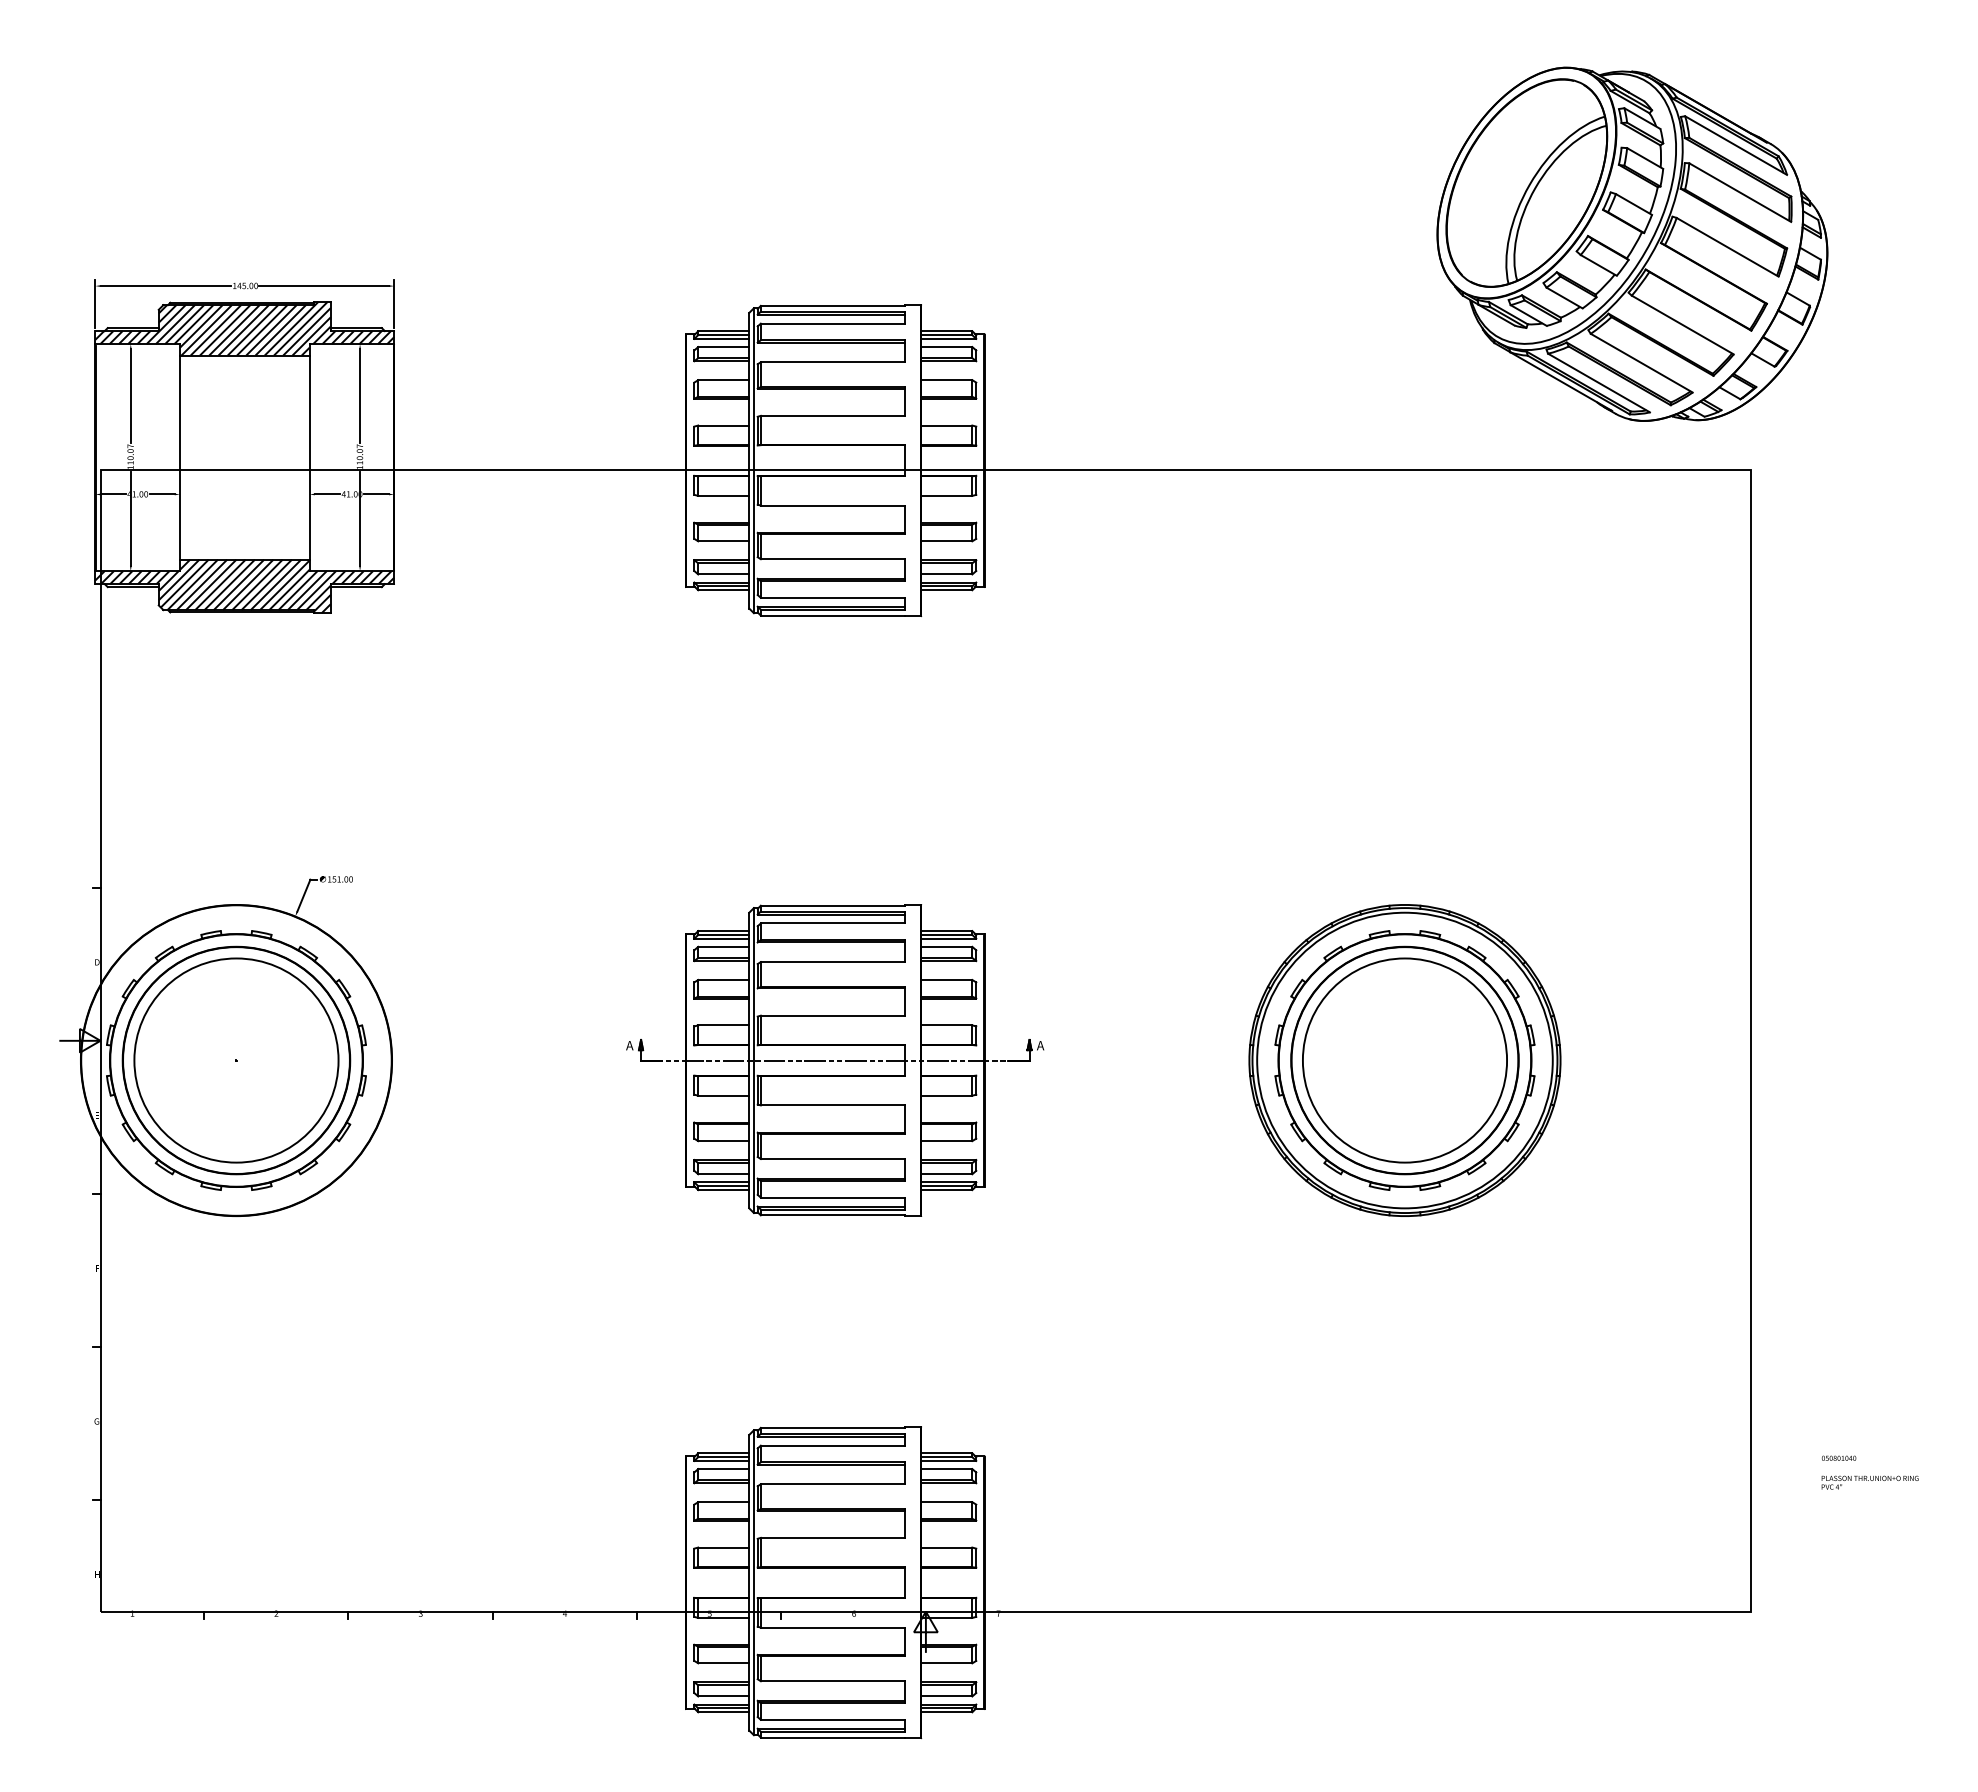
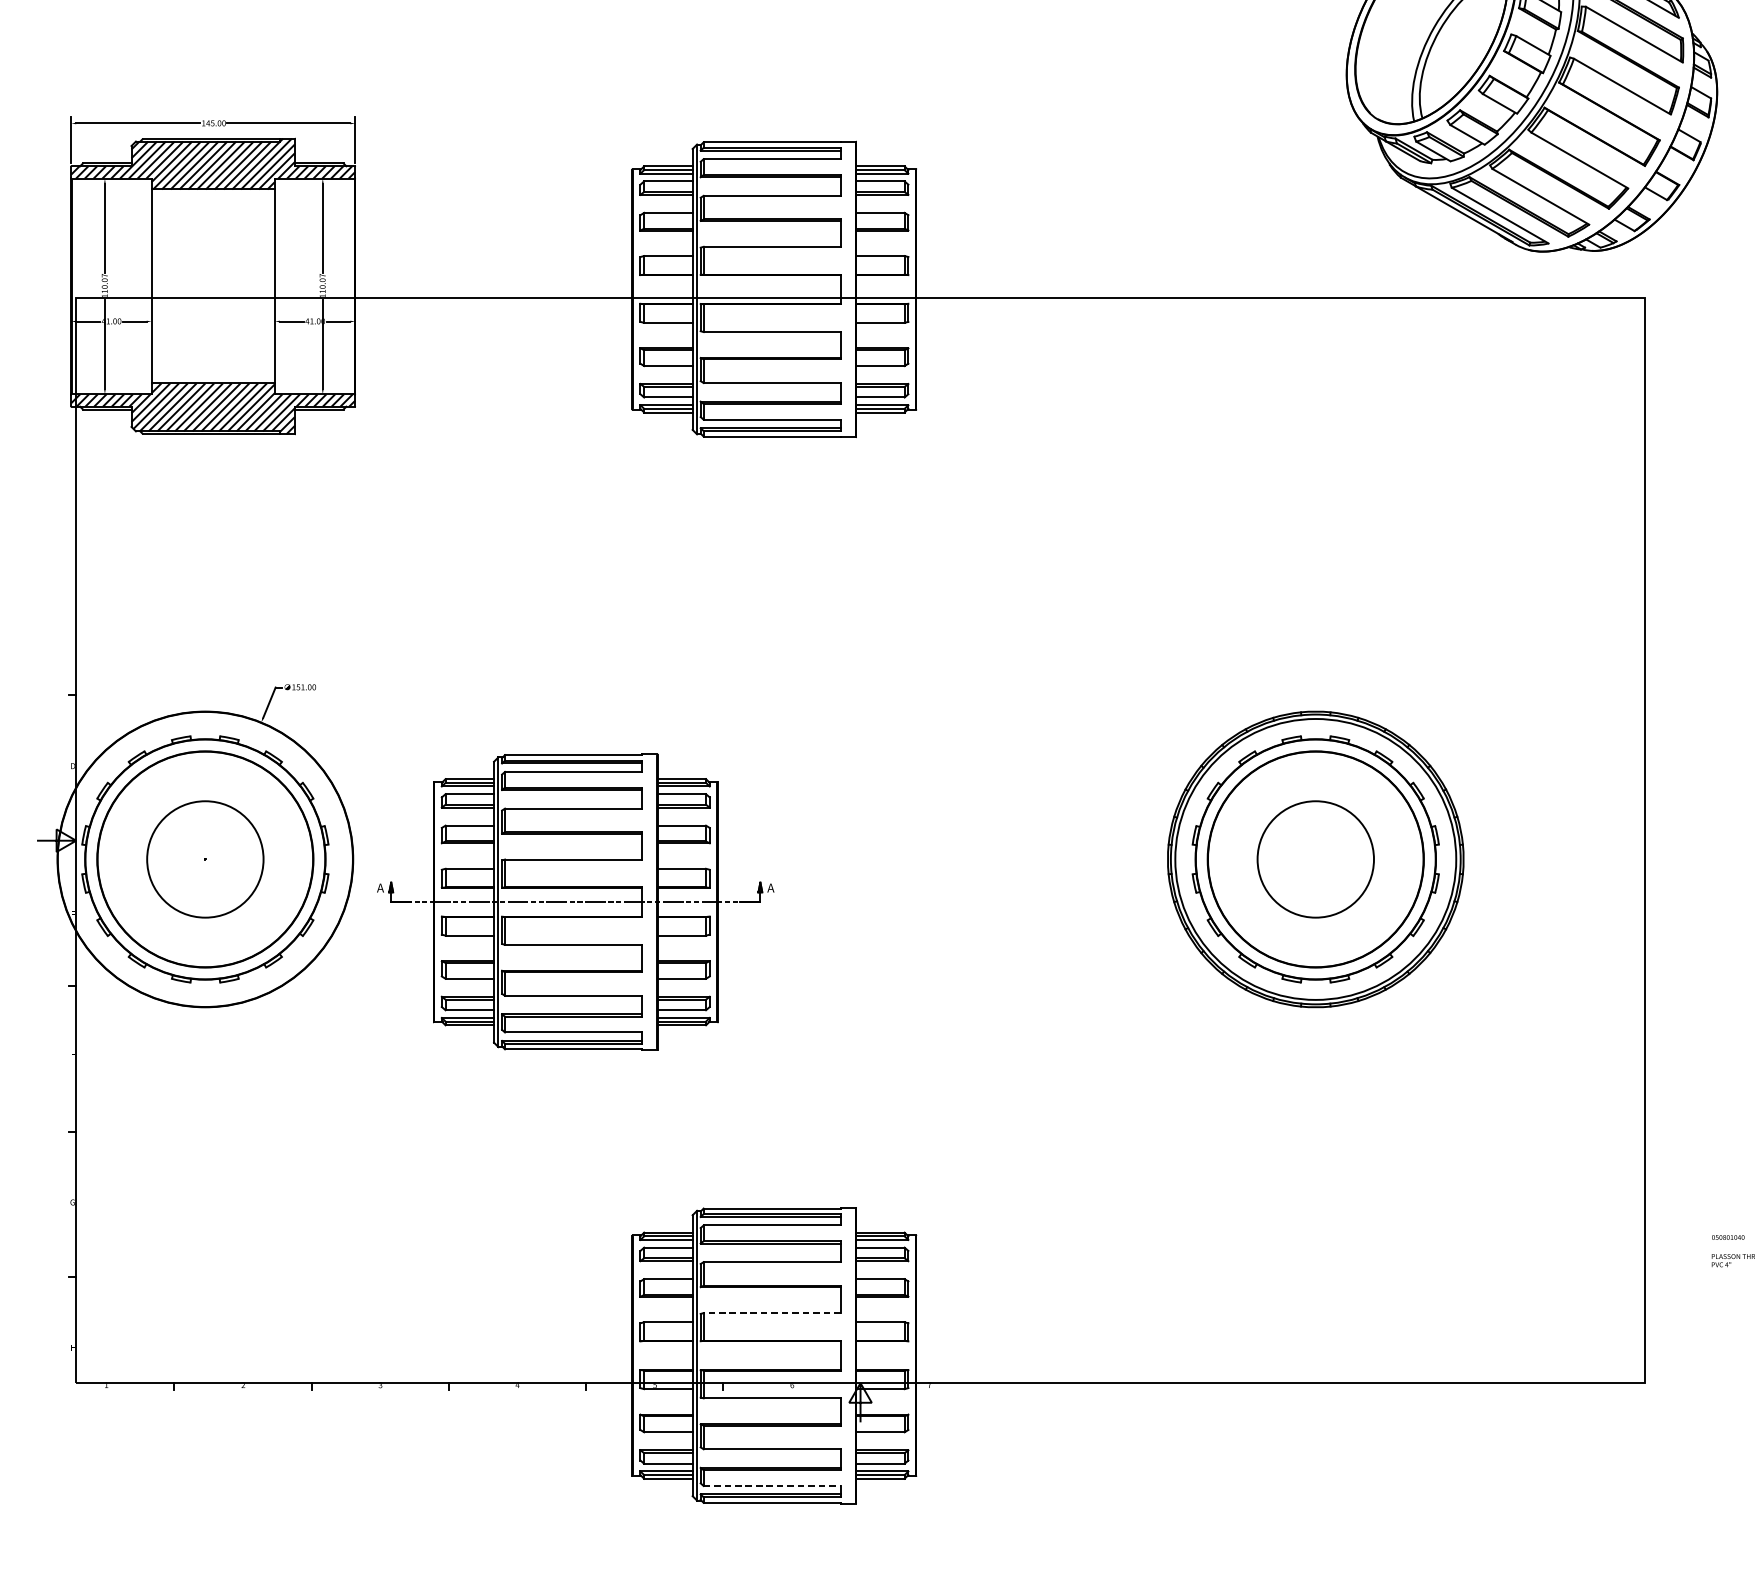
circle: (236, 1060) -> (205, 859), size x0.6
part: (835, 1060) -> (576, 902), moved
circle: (1404, 1060) -> (1315, 859), size x0.6
line: (832, 1537) -> (771, 1312), solid -> dashed
line: (833, 1719) -> (772, 1485), solid -> dashed

